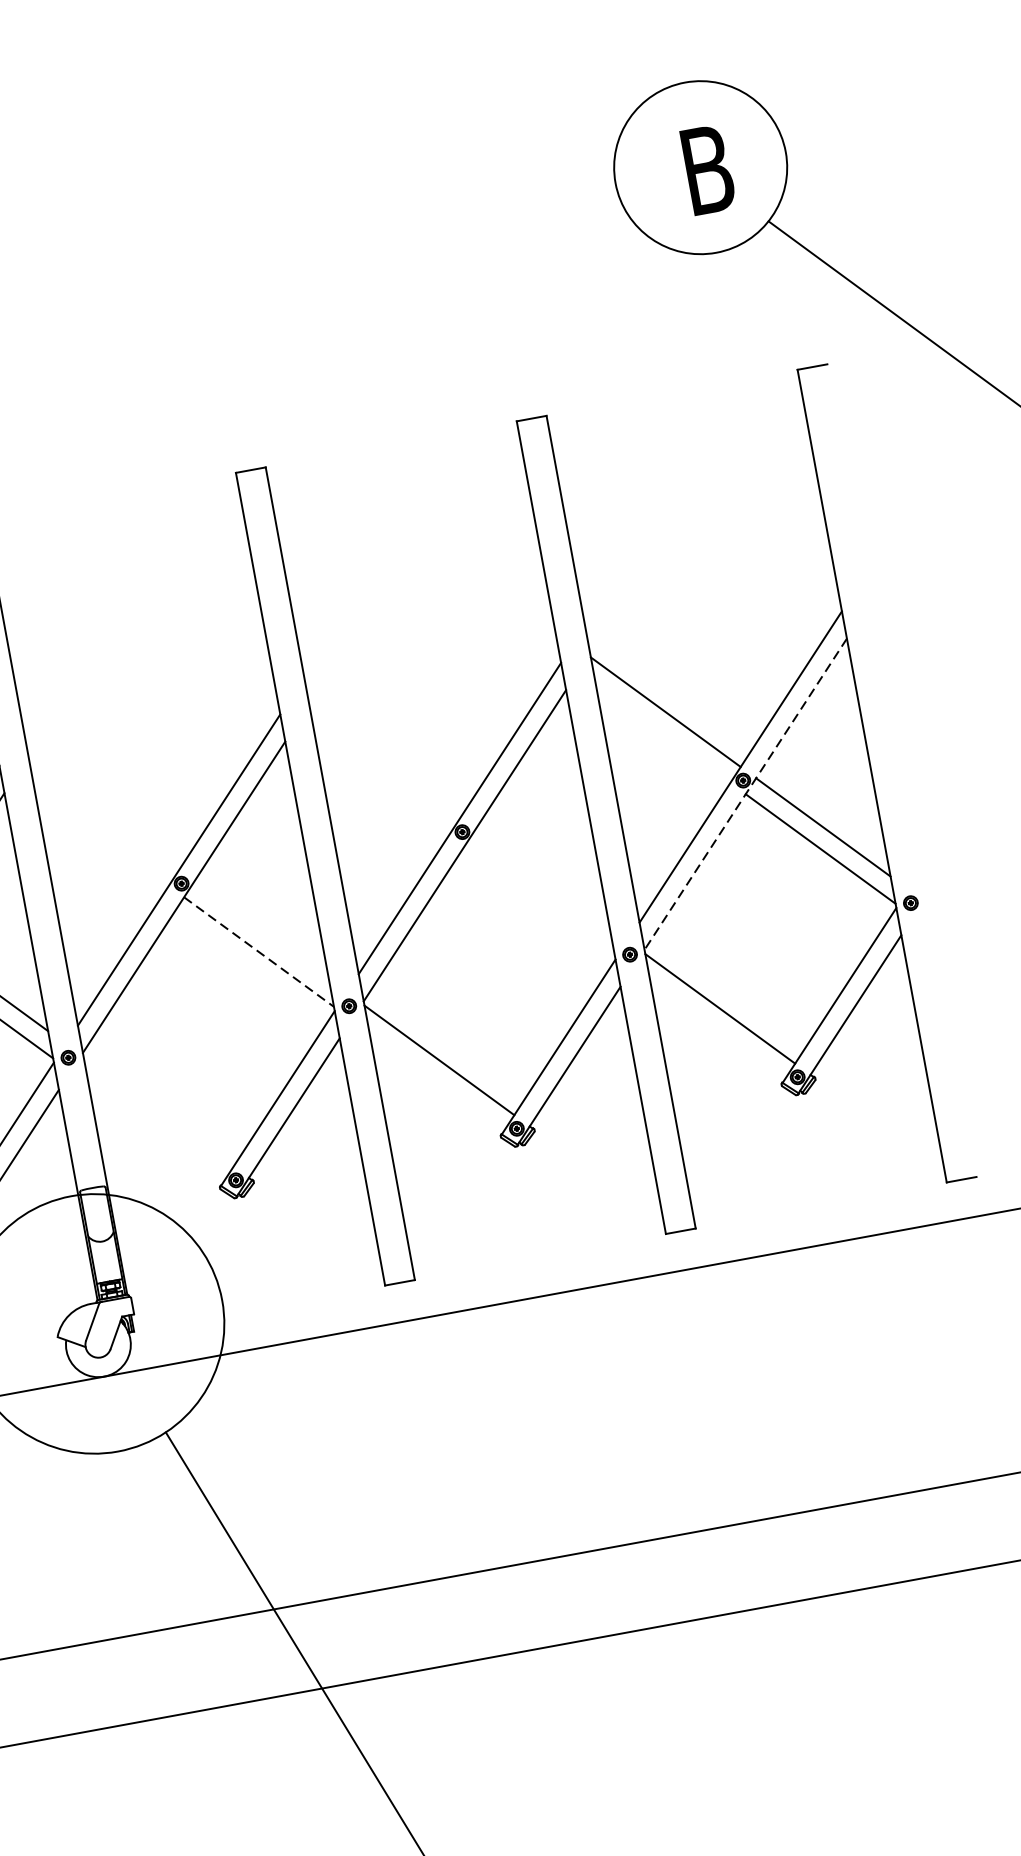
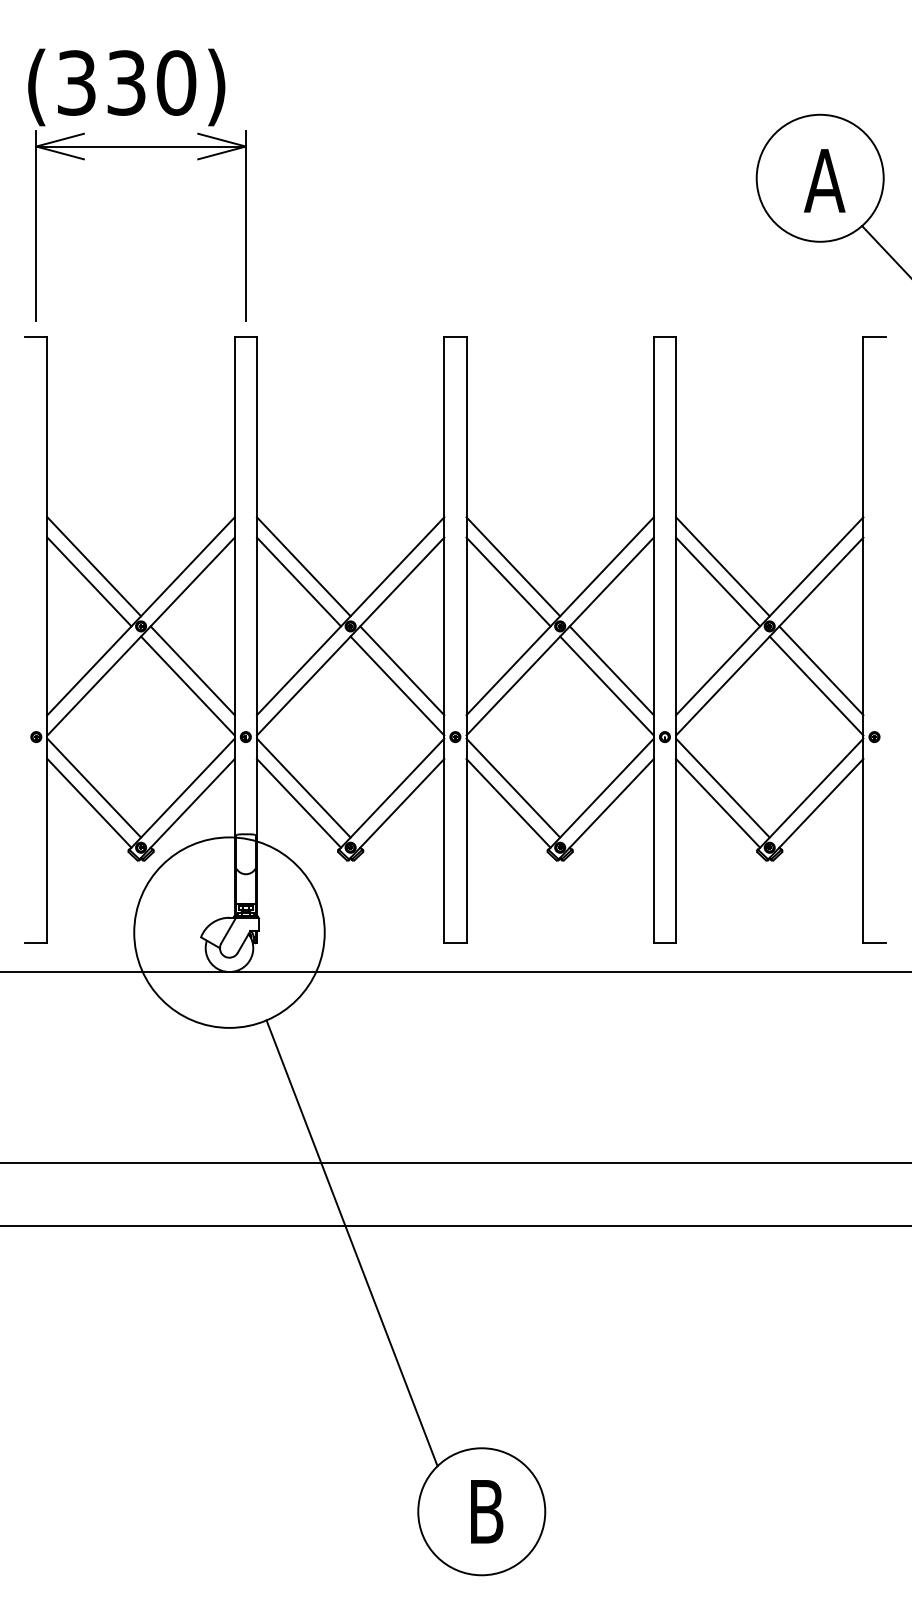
text: (706, 169) -> (824, 180), B -> A
line: (663, 733) -> (718, 581), added
line: (385, 763) -> (513, 566), added
line: (382, 784) -> (508, 581), added
line: (745, 794) -> (769, 636), dashed -> solid
line: (103, 815) -> (303, 566), added
line: (100, 836) -> (298, 581), added
line: (542, 878) -> (611, 670), added
line: (539, 899) -> (606, 685), added
line: (261, 930) -> (402, 670), added
line: (259, 952) -> (397, 686), dashed -> solid
line: (718, 1030) -> (718, 803), added
line: (436, 1082) -> (508, 803), added
line: (158, 1111) -> (303, 787), added
line: (155, 1133) -> (298, 803), added

